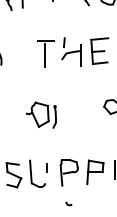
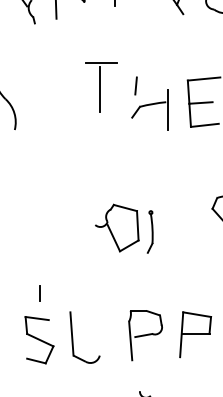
part: (45, 53) -> (99, 85), moved
part: (40, 114) -> (122, 227), moved
line: (46, 167) -> (38, 292), moved

